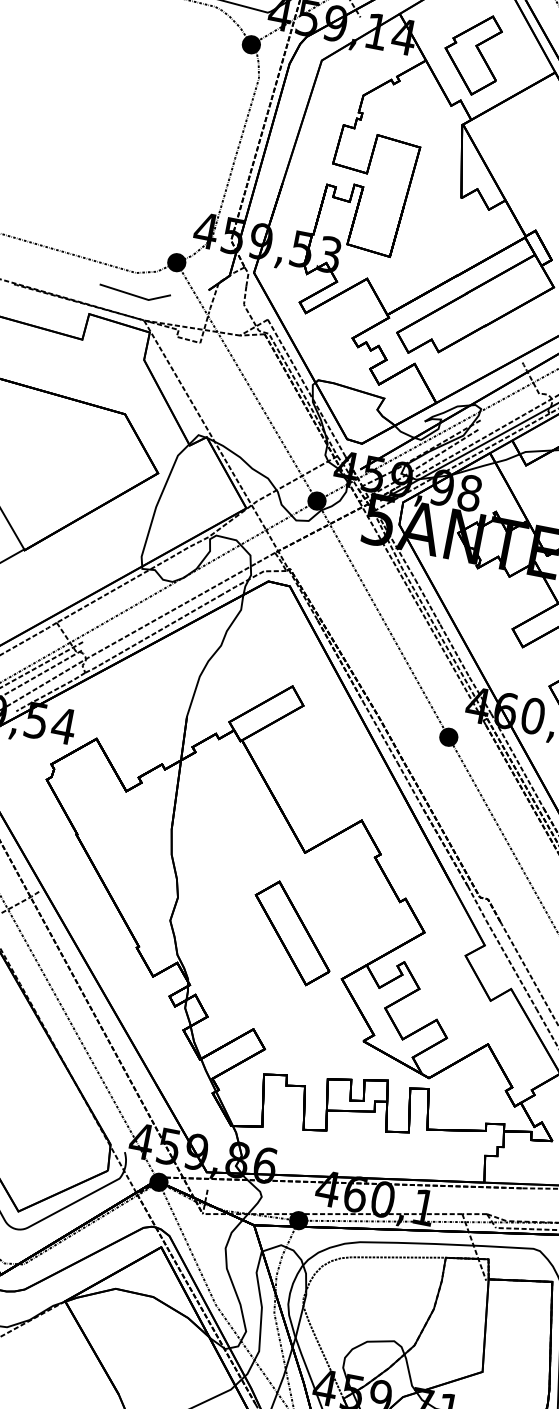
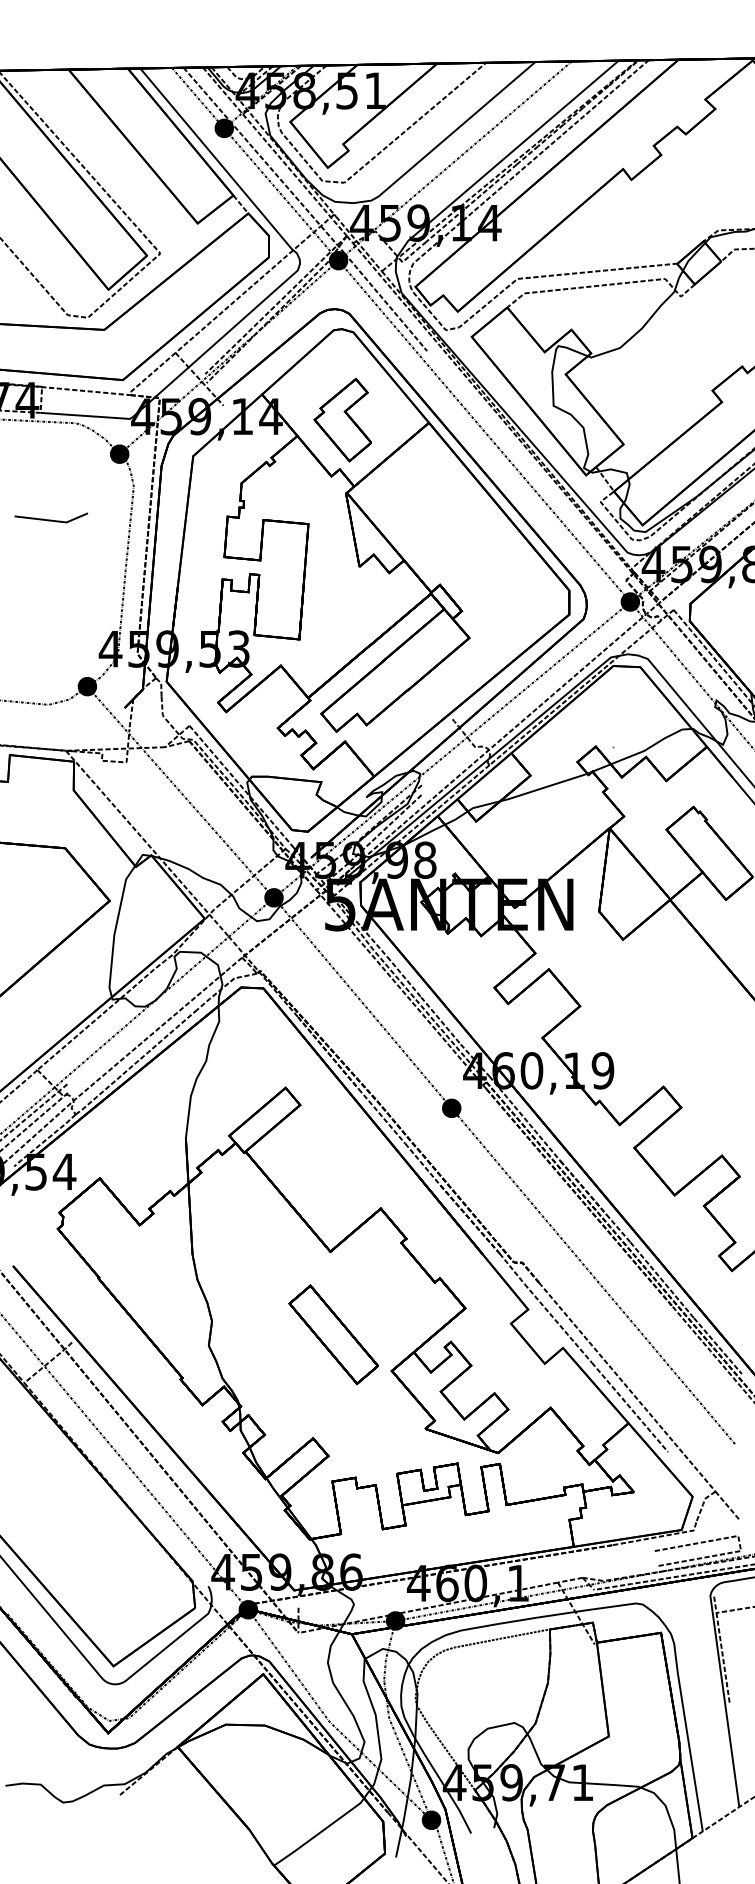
line: (133, 294) -> (50, 519), moved

